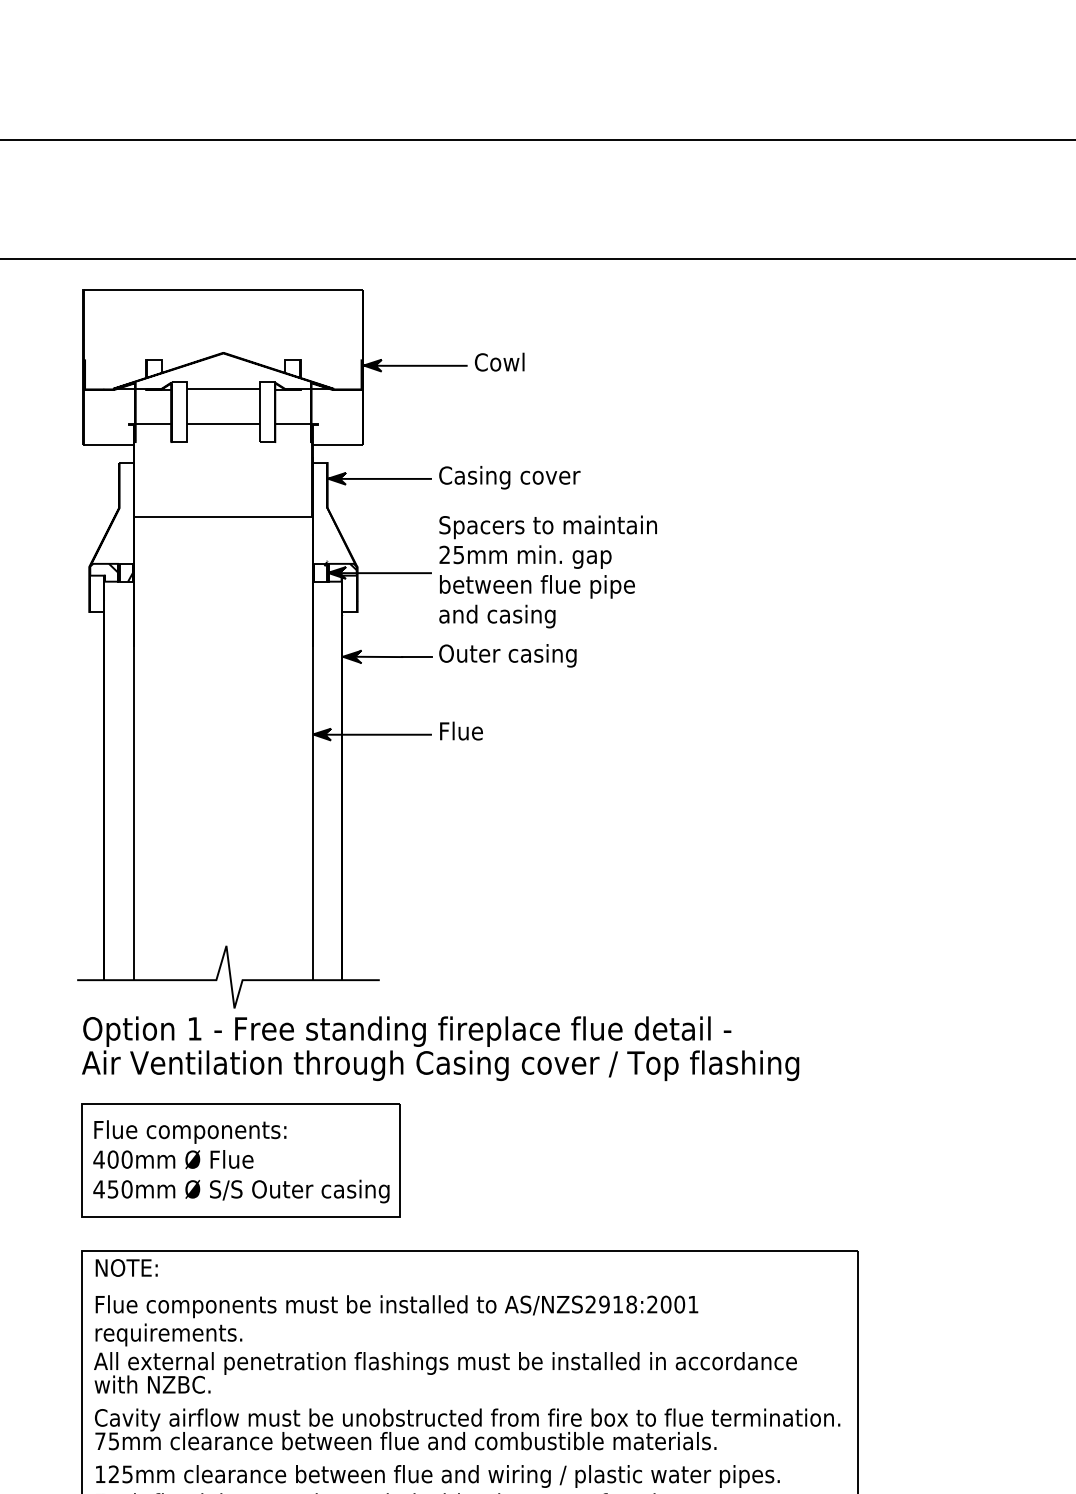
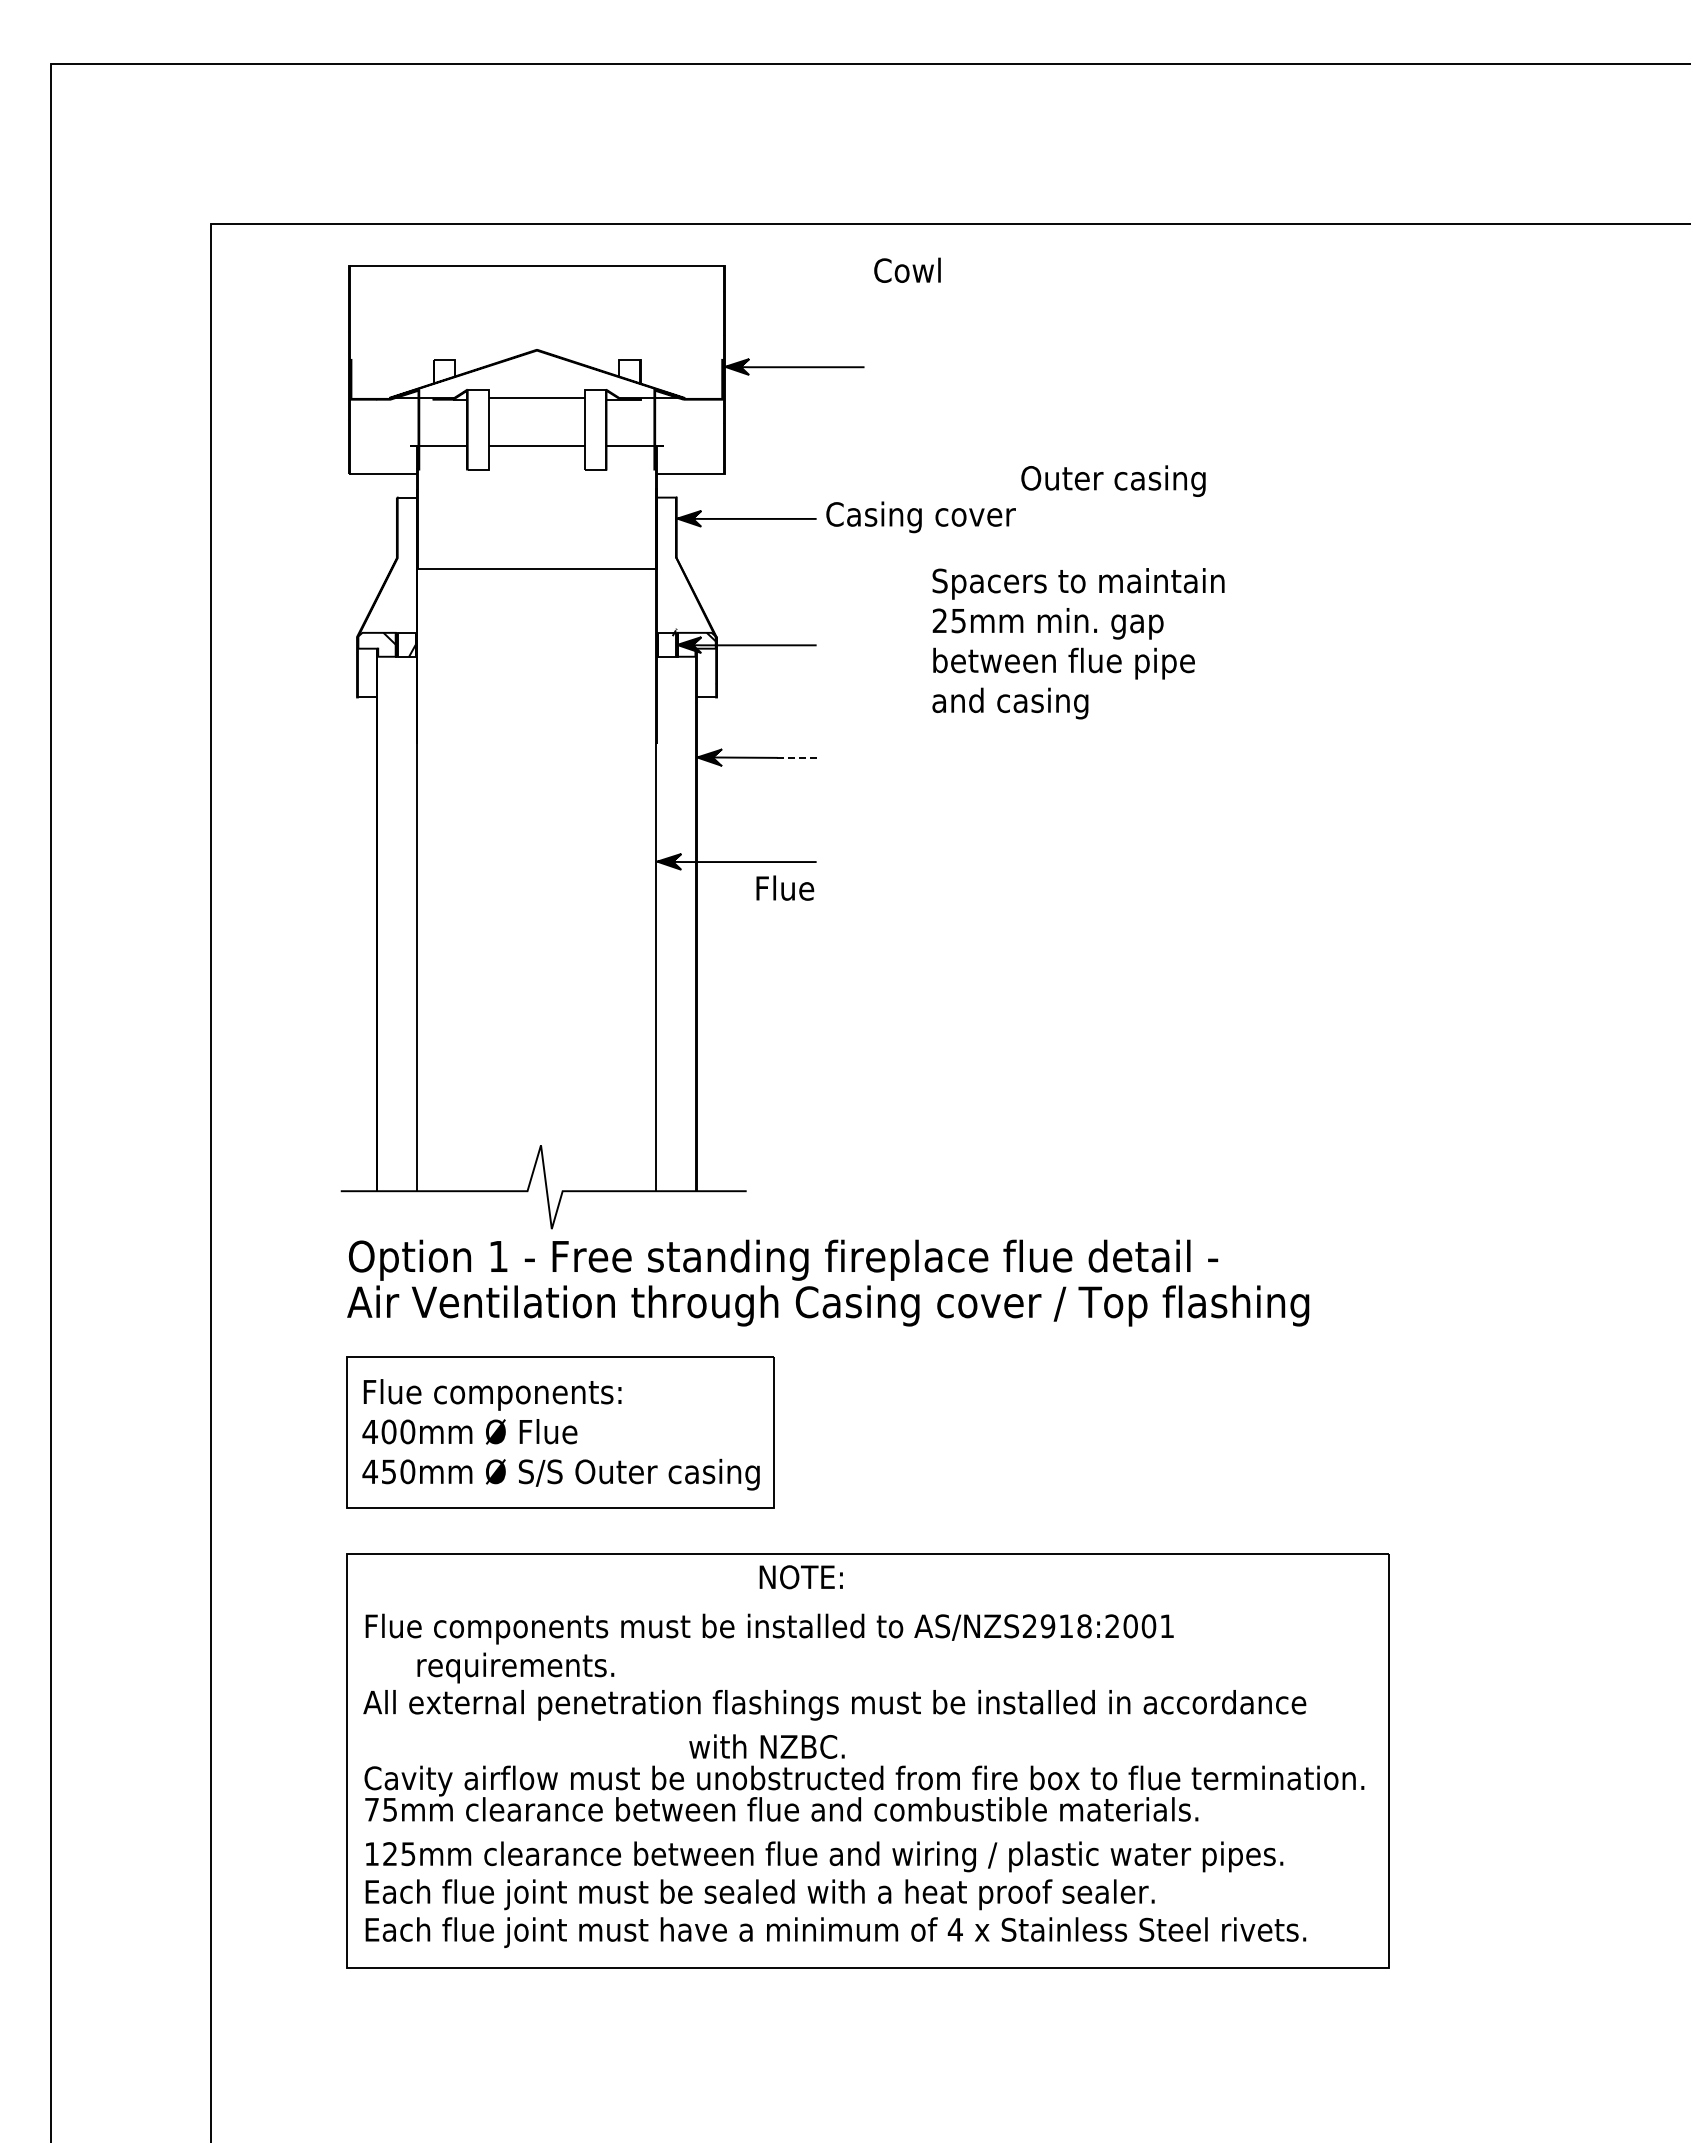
text: (499, 361) -> (907, 269), moved
text: (548, 571) -> (1078, 643), moved
text: (507, 655) -> (1113, 480), moved
line: (416, 656) -> (796, 757), solid -> dashed
text: (461, 730) -> (785, 887), moved
text: (126, 1268) -> (800, 1577), moved
text: (168, 1334) -> (515, 1667), moved
text: (152, 1384) -> (766, 1746), moved

